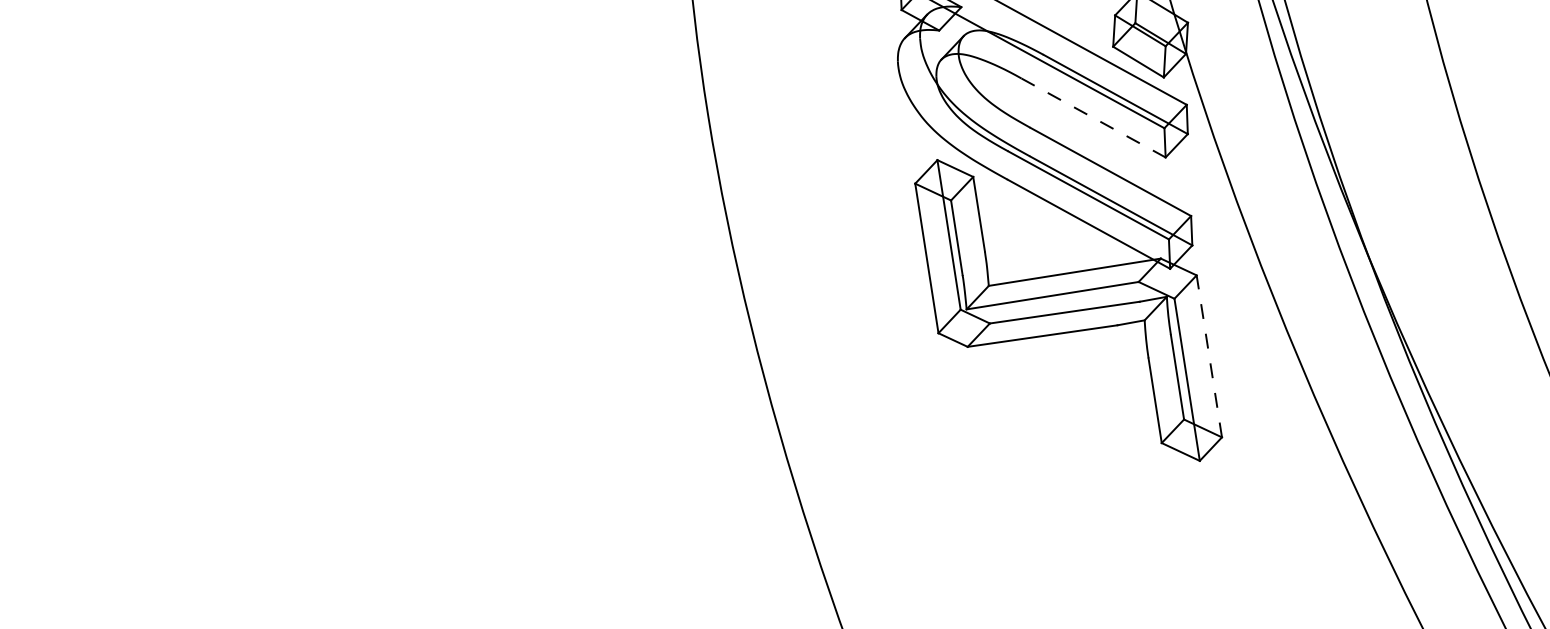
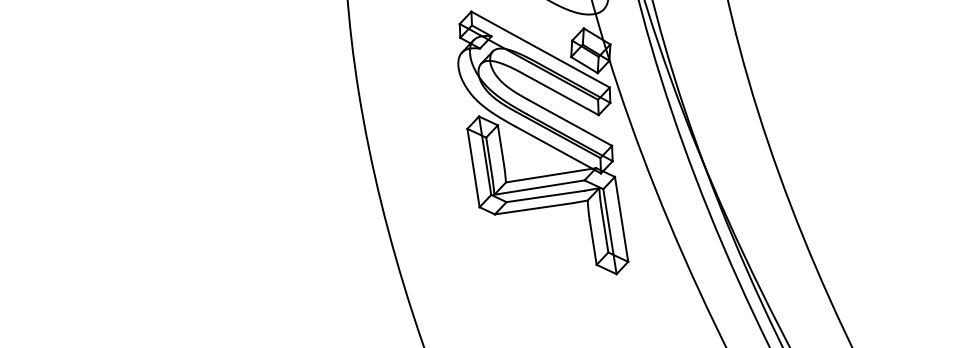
line: (1094, 118) -> (561, 94), dashed -> solid
line: (1209, 356) -> (621, 219), dashed -> solid

